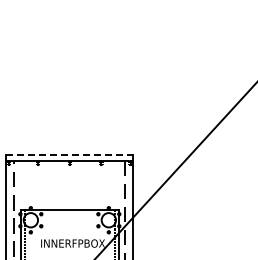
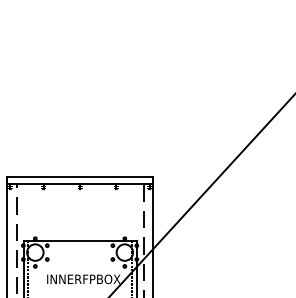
line: (69, 154) -> (79, 177), dashed -> solid

